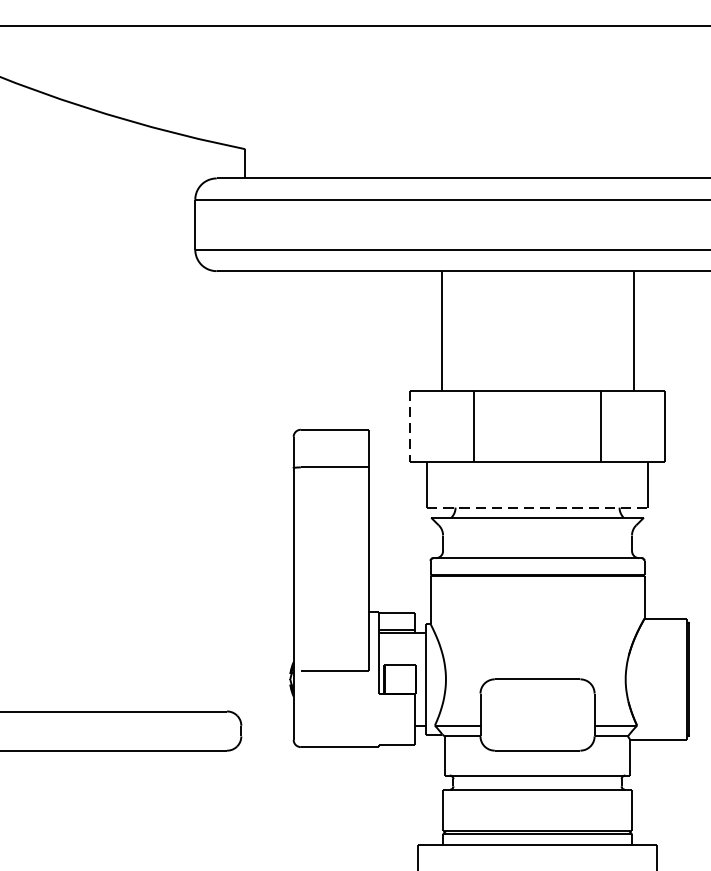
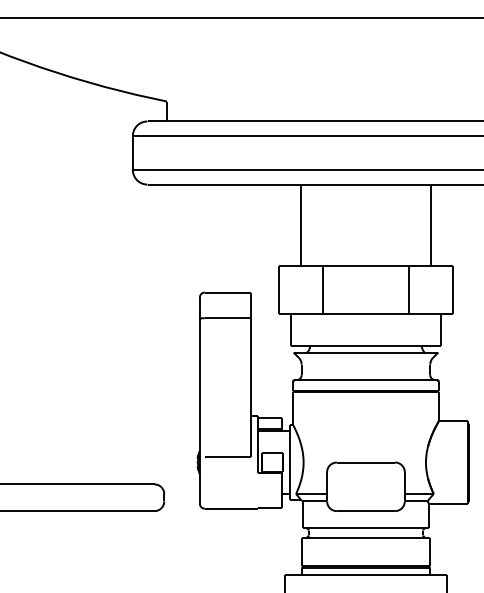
line: (410, 426) -> (279, 290), dashed -> solid
line: (538, 507) -> (366, 345), dashed -> solid

